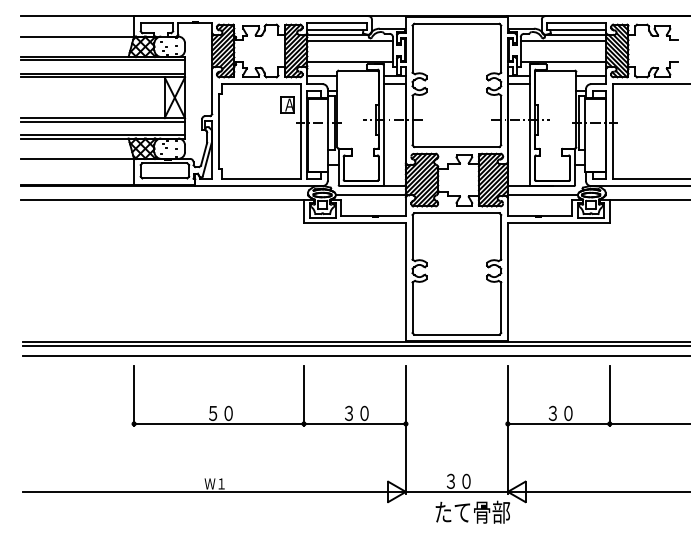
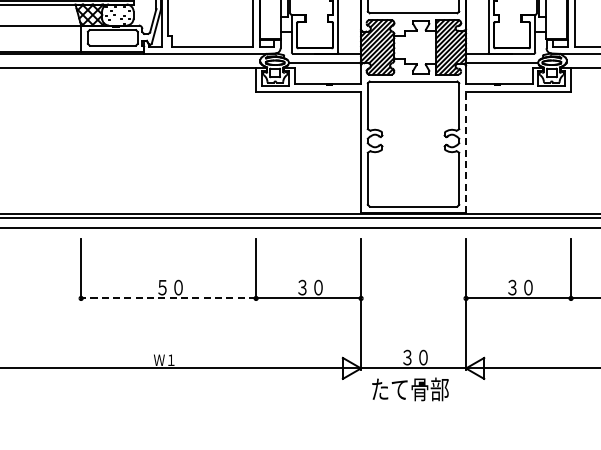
line: (507, 282) -> (465, 152), solid -> dashed
line: (219, 423) -> (169, 298), solid -> dashed
text: (472, 511) -> (410, 388), moved

